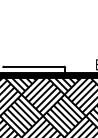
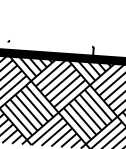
line: (34, 66) -> (51, 43), removed

